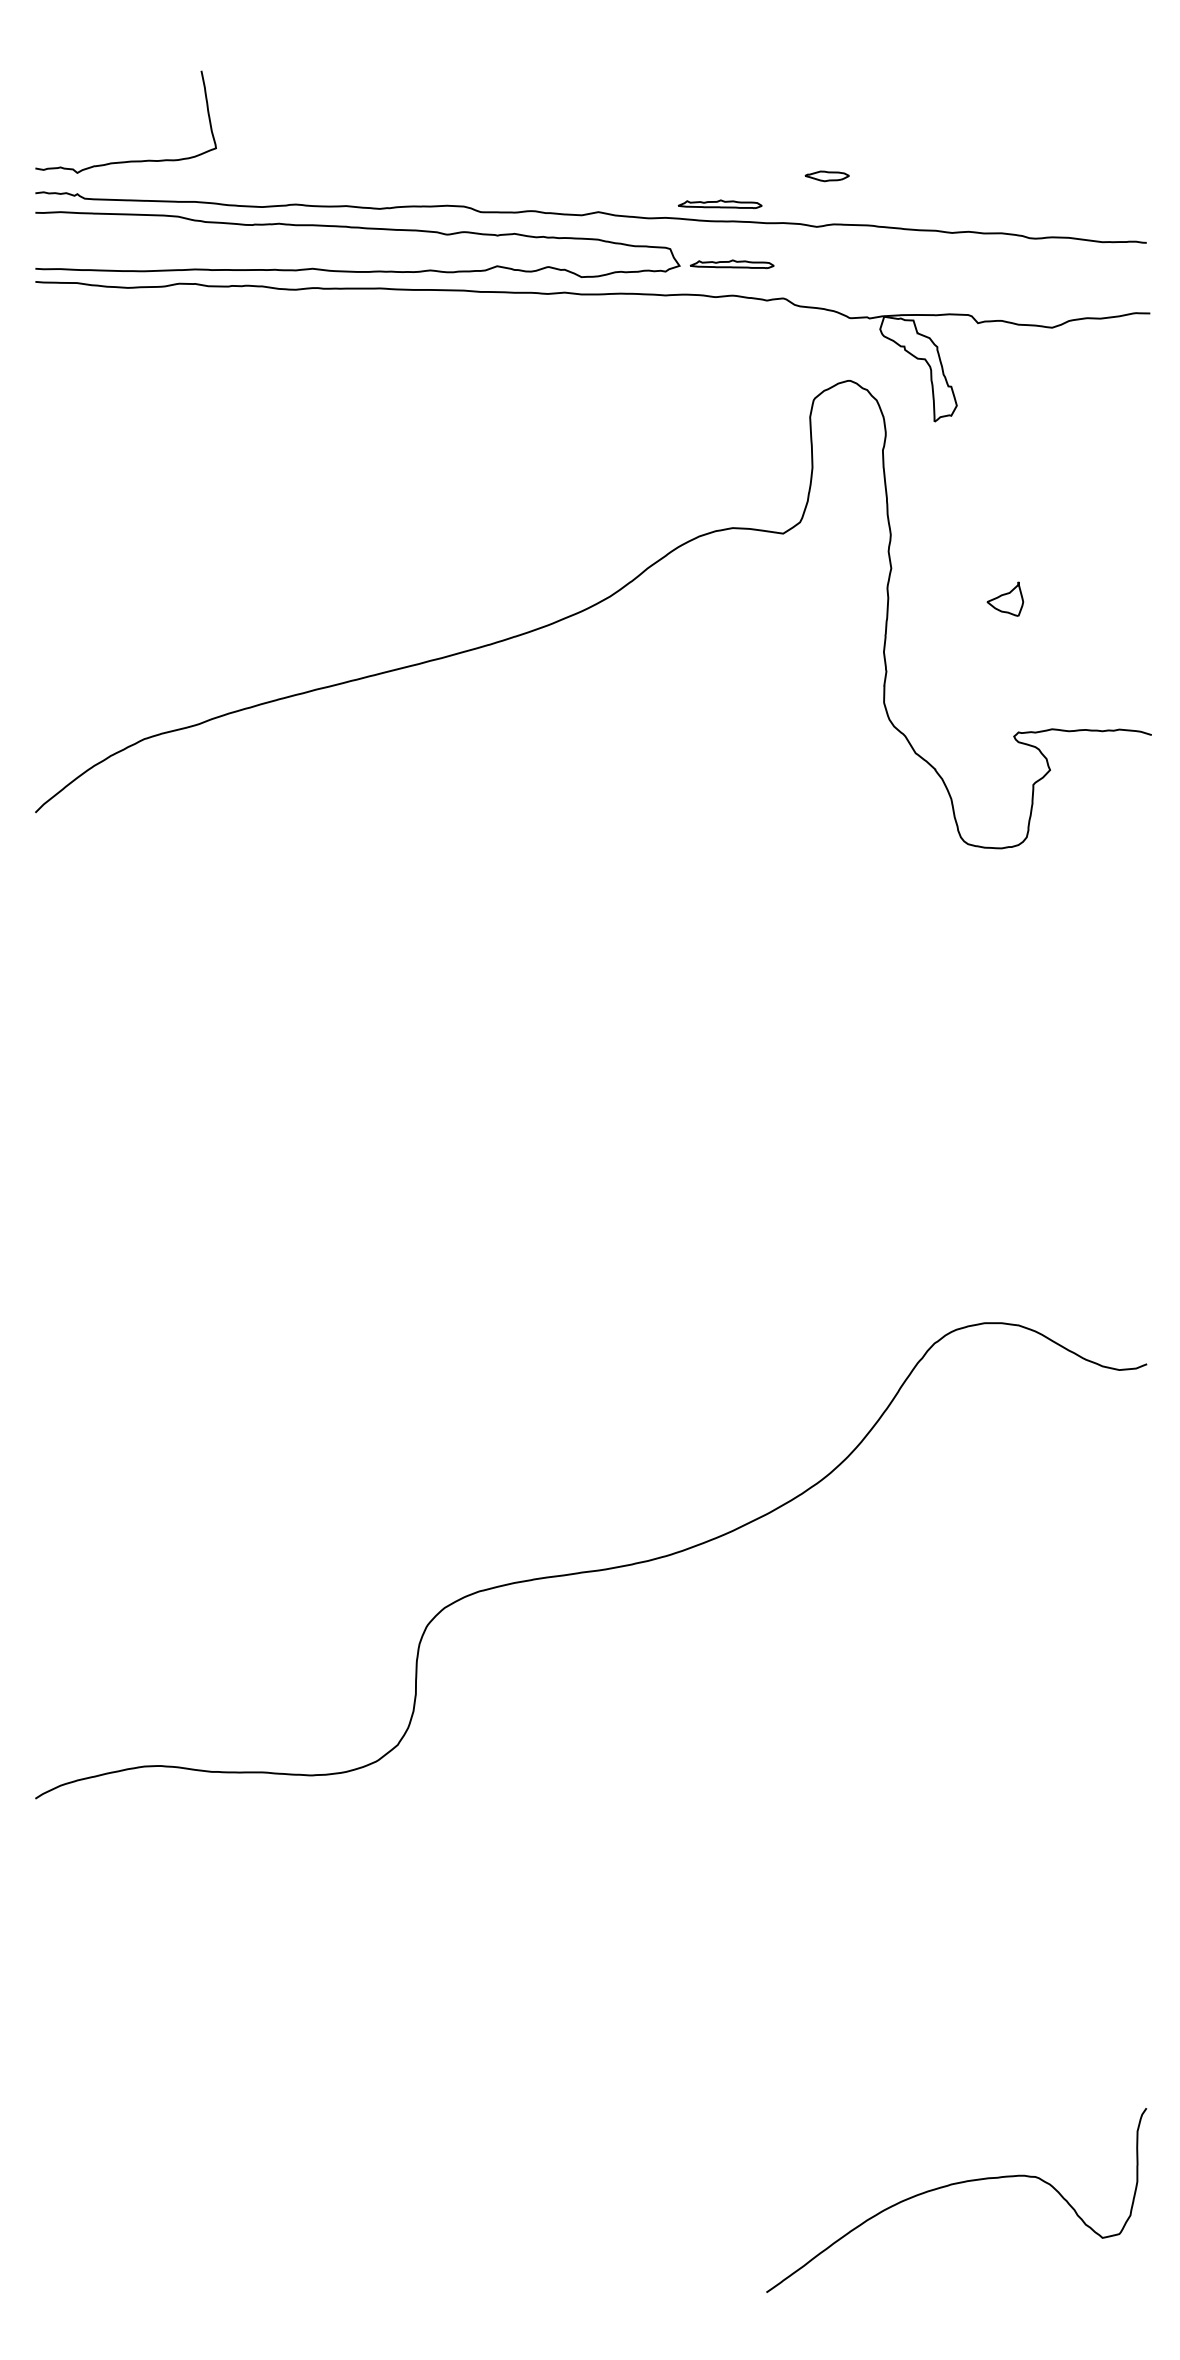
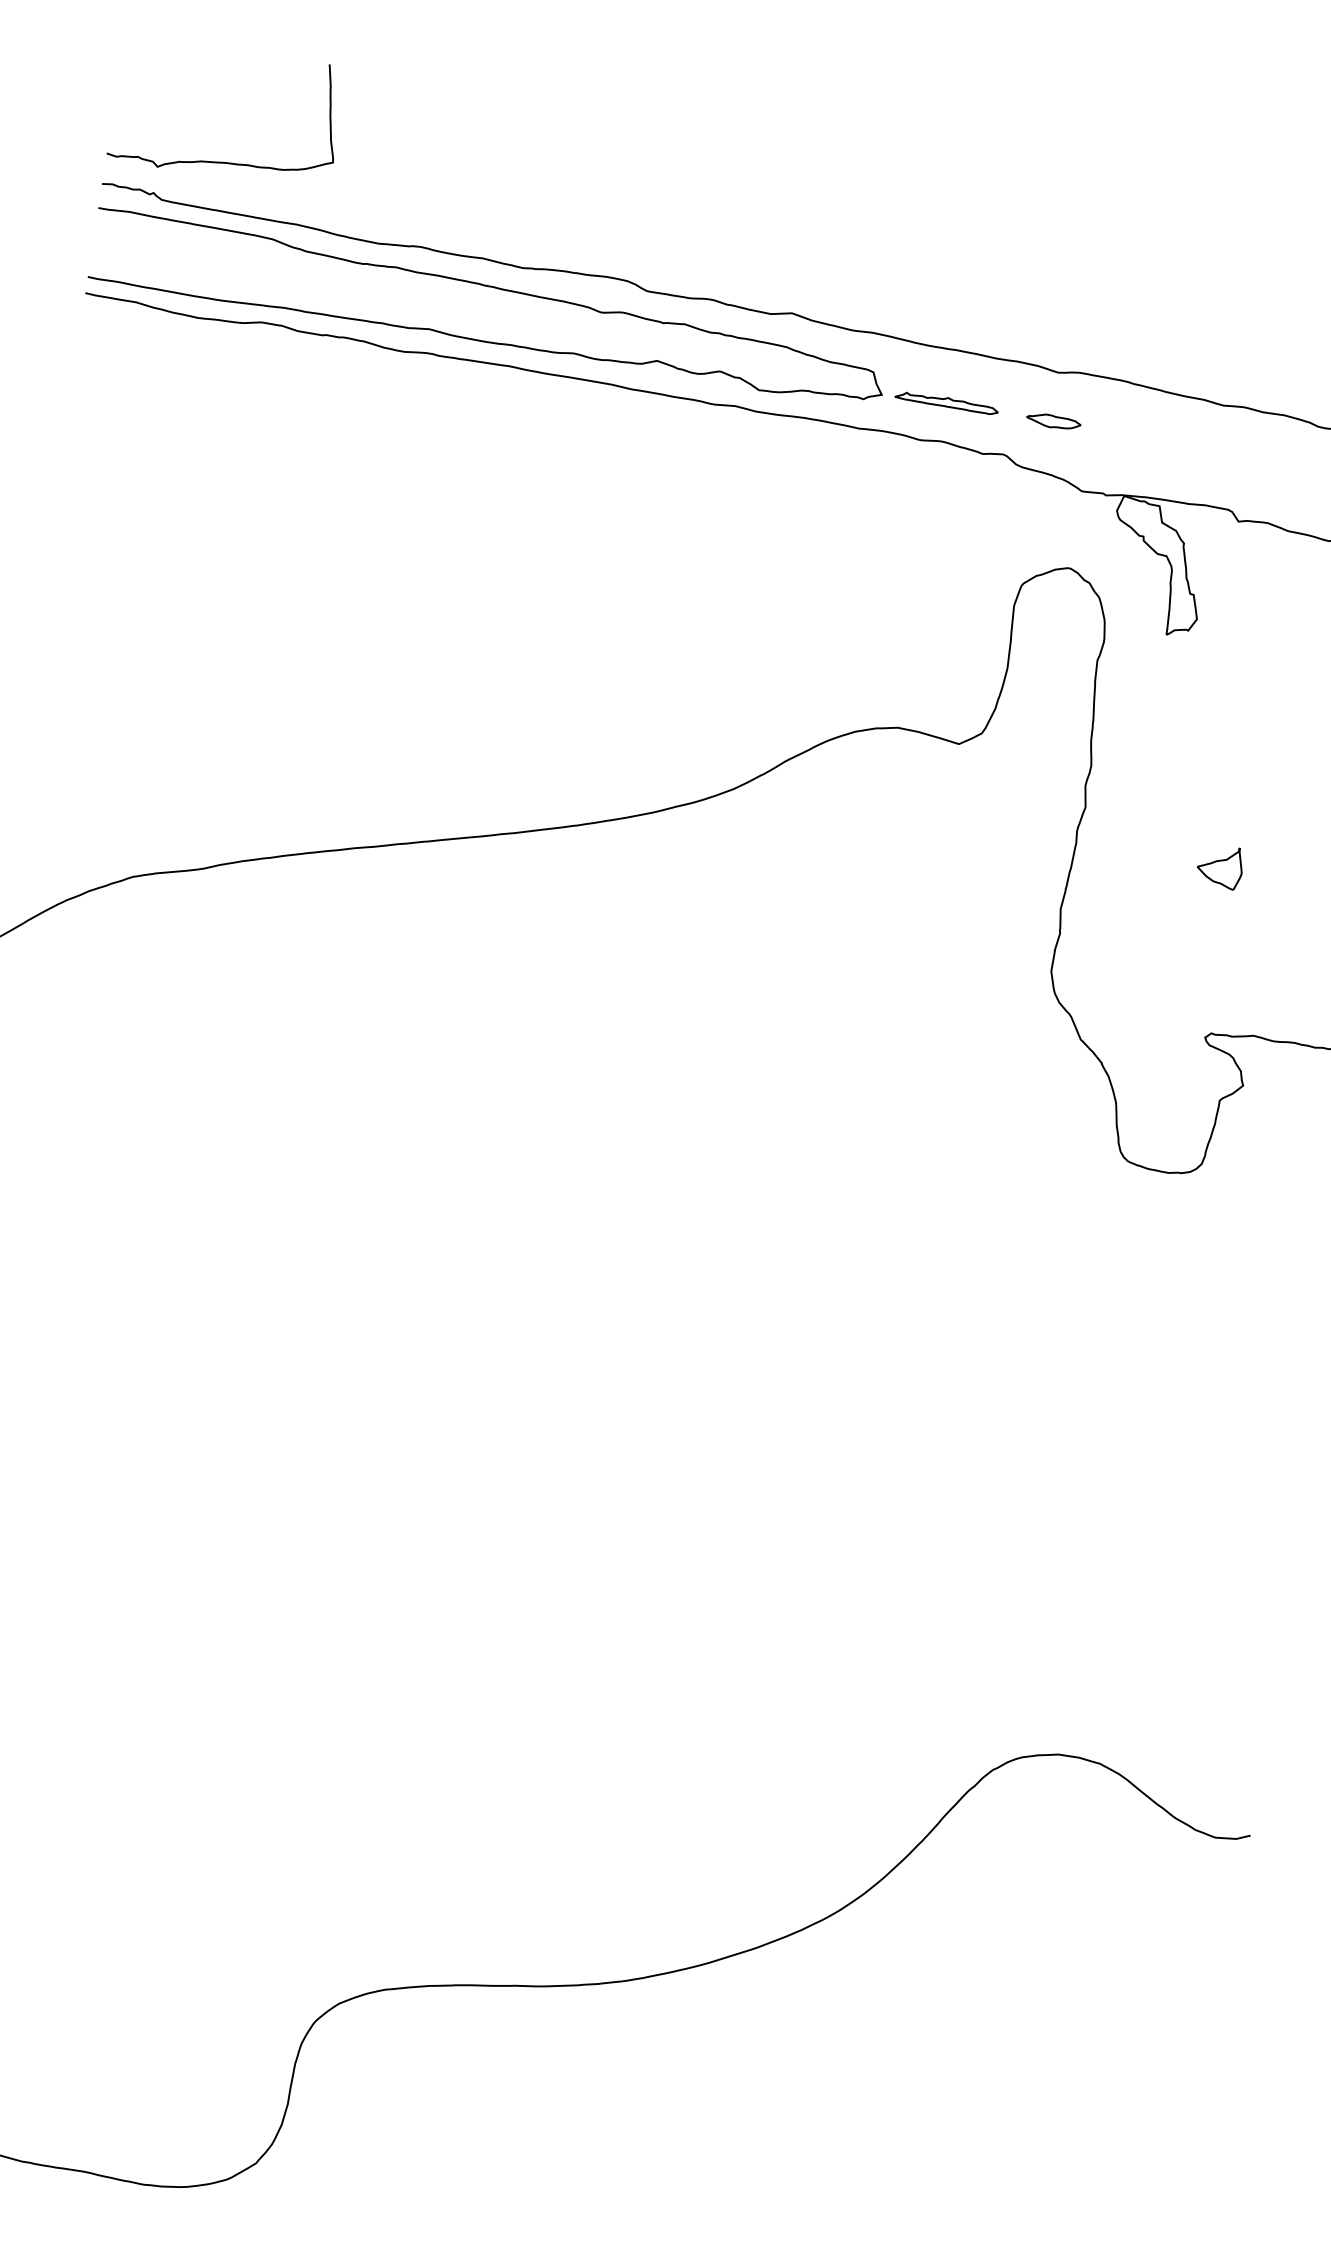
part: (826, 176) -> (1052, 421), moved
part: (719, 204) -> (942, 326), removed

